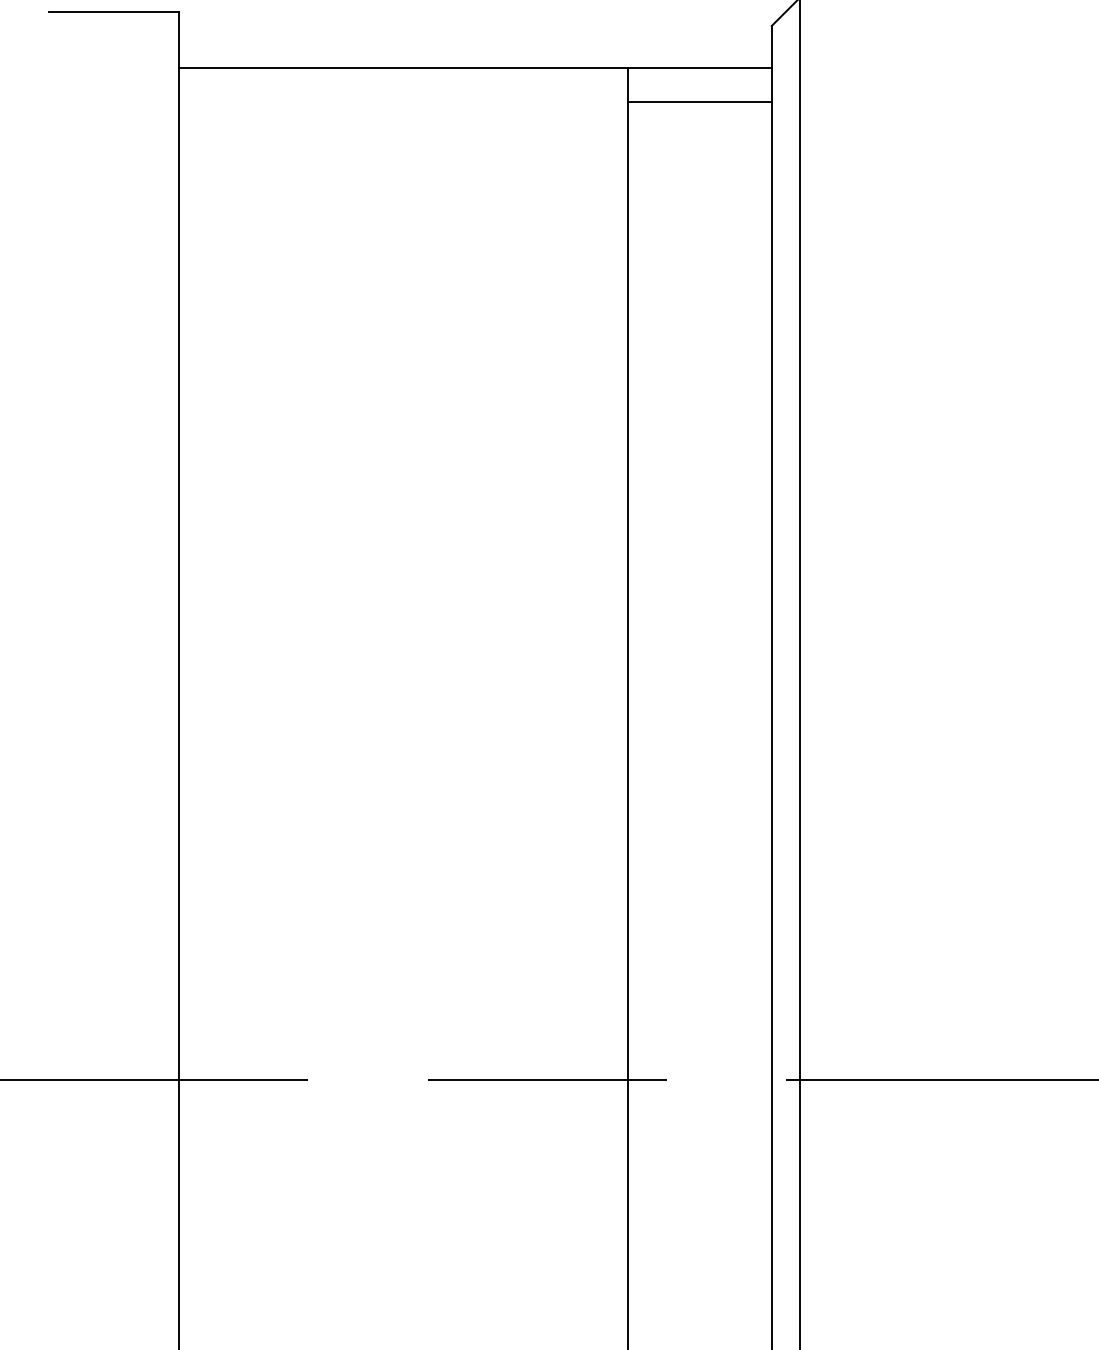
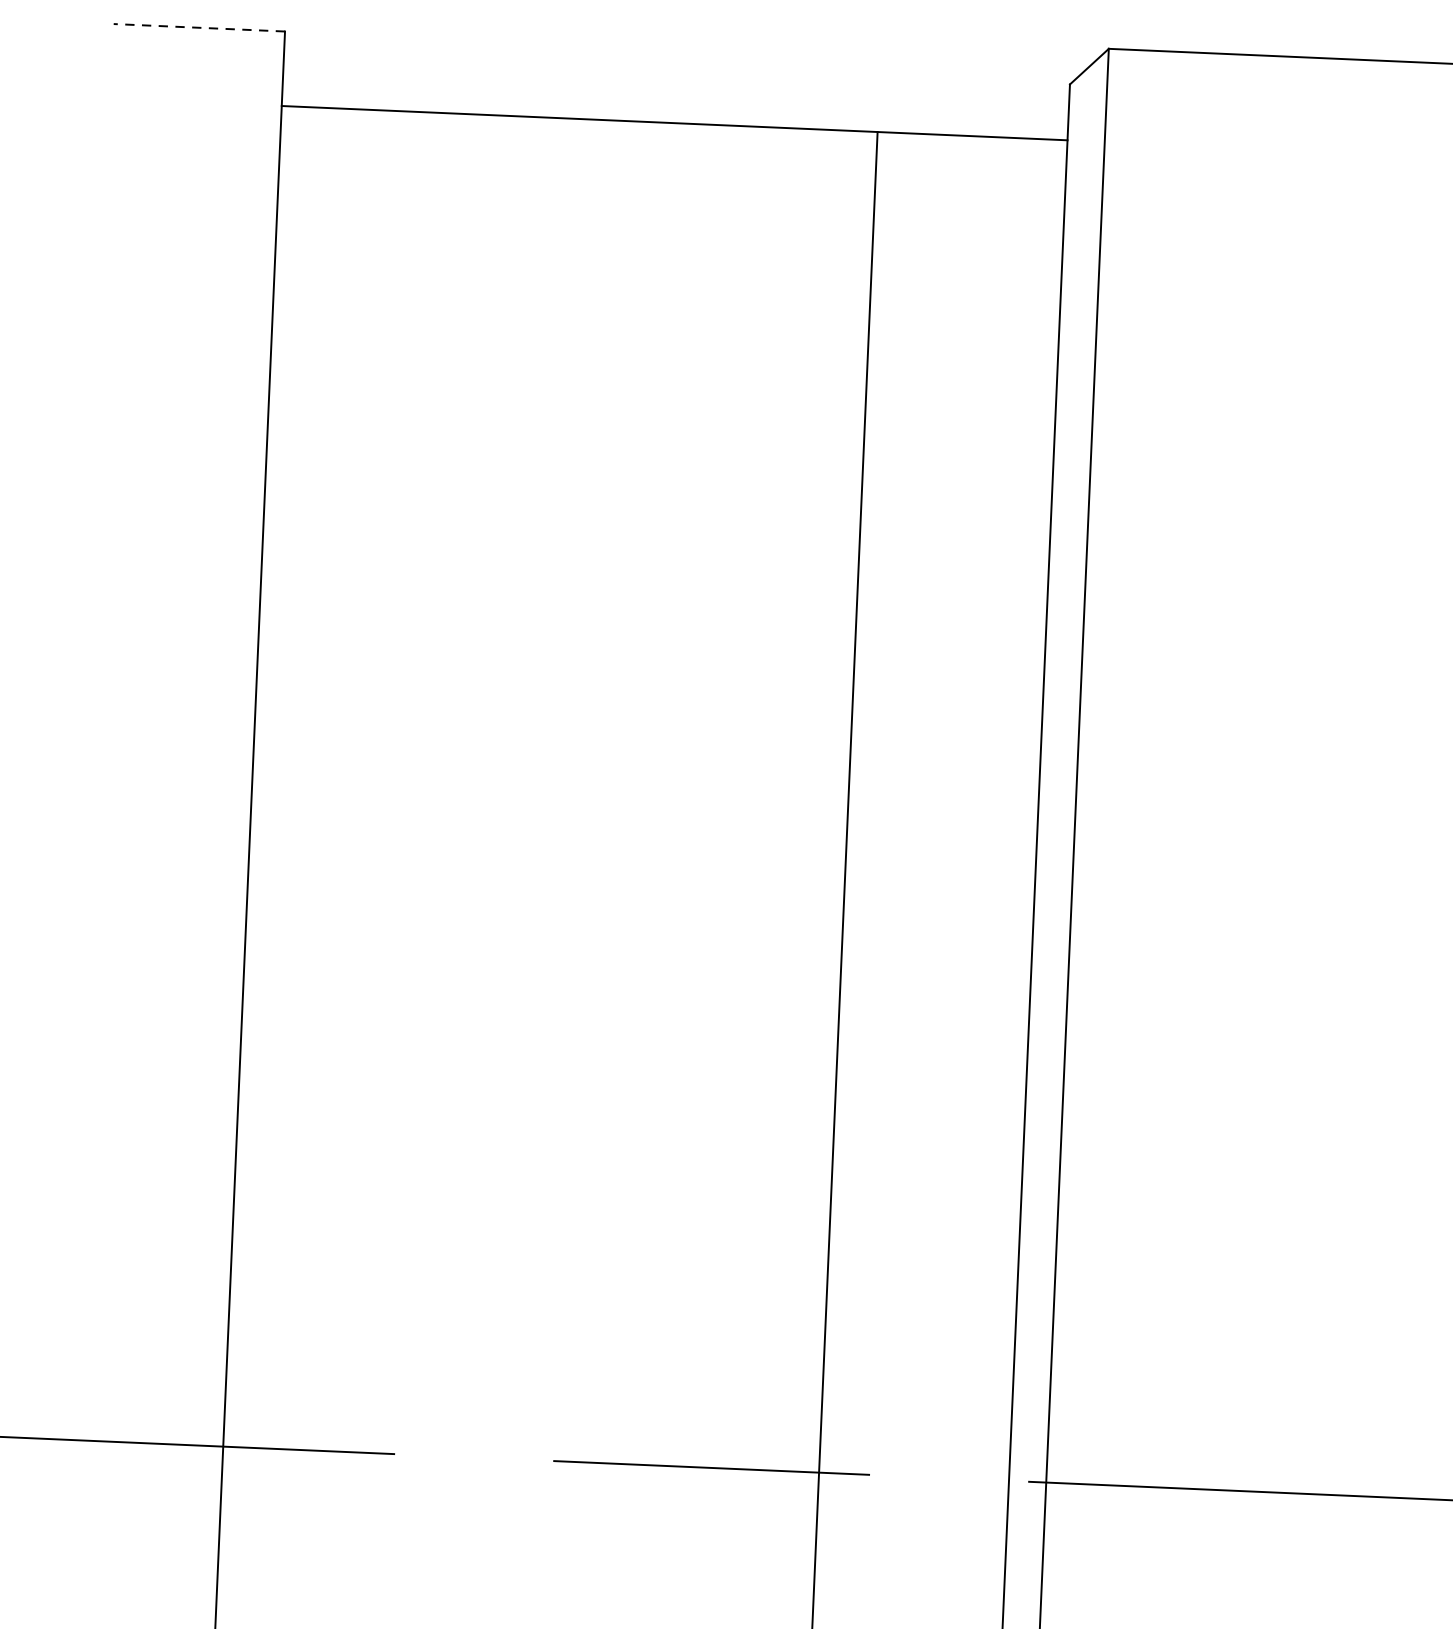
line: (114, 11) -> (199, 27), solid -> dashed
line: (699, 102) -> (969, 181), removed

